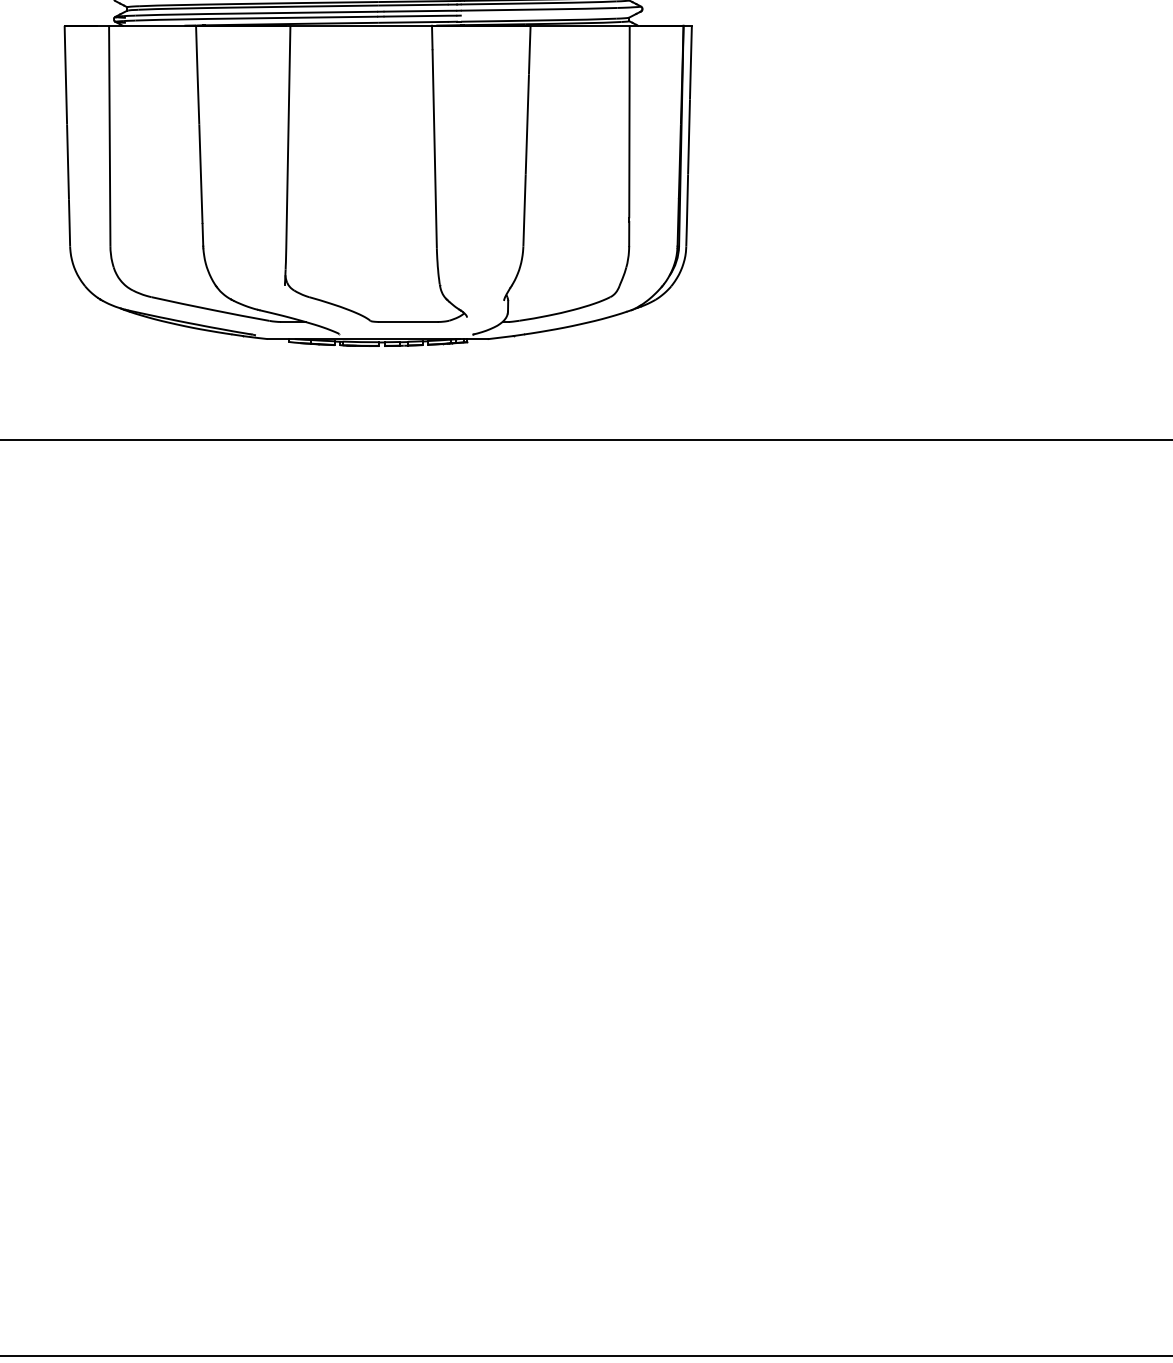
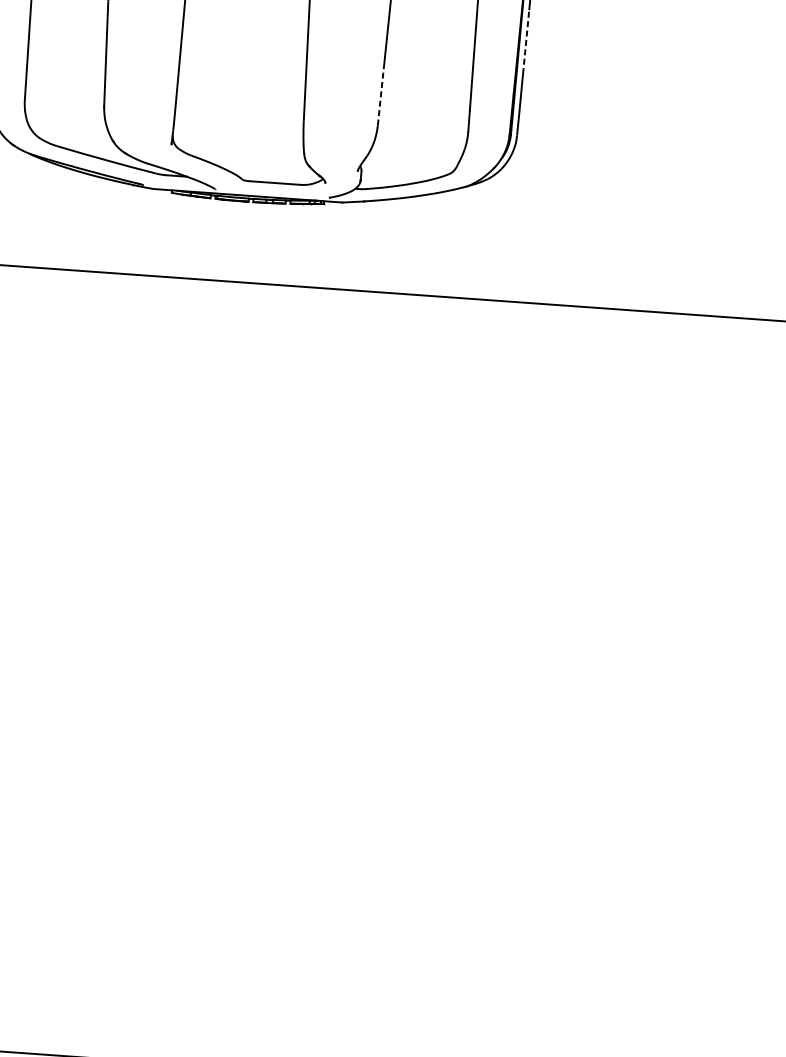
line: (689, 136) -> (526, 41), solid -> dashed
line: (524, 210) -> (380, 94), solid -> dashed

